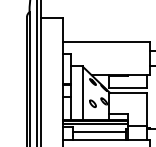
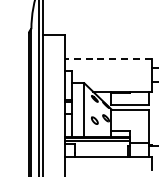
line: (105, 41) -> (107, 58), solid -> dashed
line: (98, 131) -> (100, 148), removed

